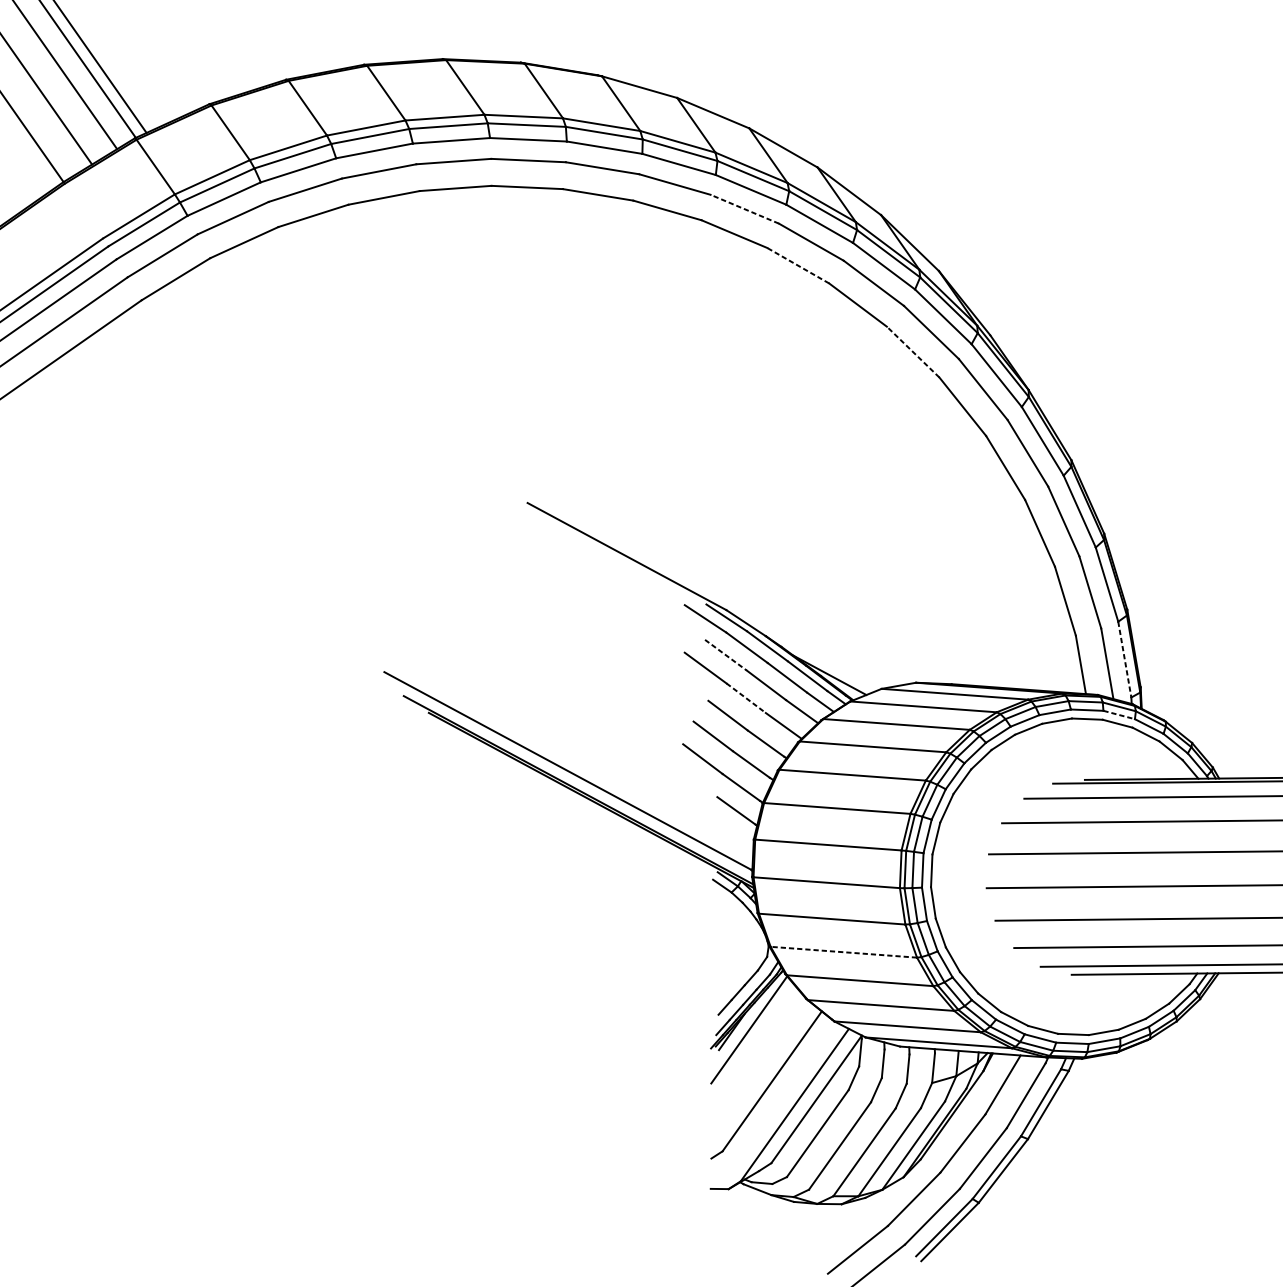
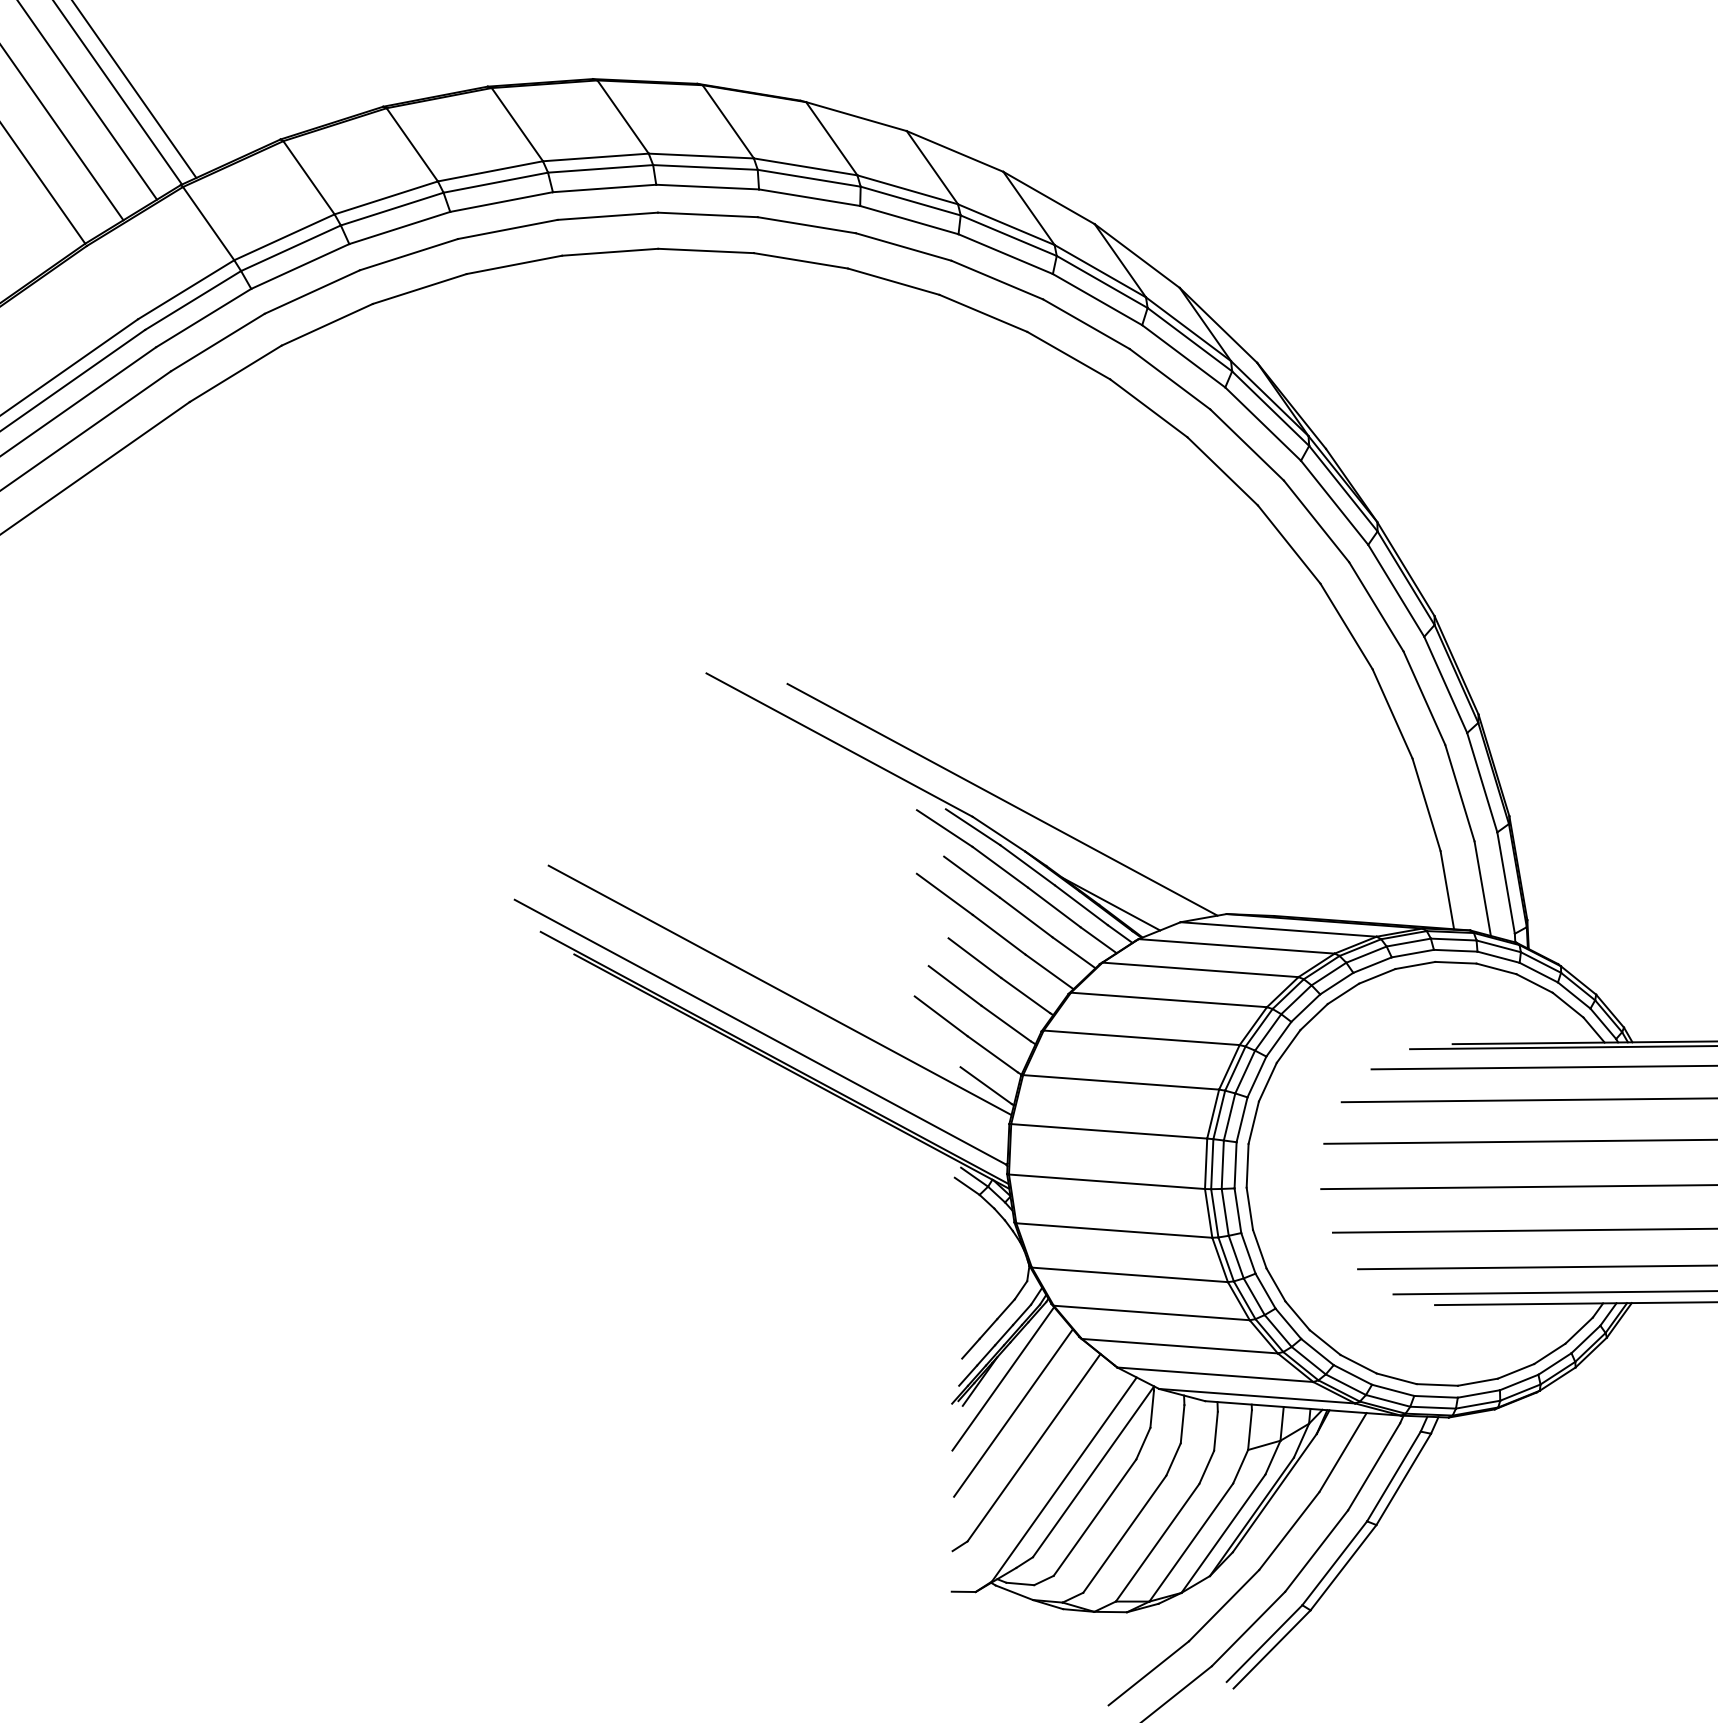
line: (744, 209) -> (997, 280), dashed -> solid
line: (797, 265) -> (1068, 355), dashed -> solid
line: (912, 352) -> (1222, 471), dashed -> solid
line: (748, 597) -> (1002, 799), added
line: (726, 655) -> (972, 877), dashed -> solid
line: (1125, 659) -> (1506, 883), dashed -> solid
line: (746, 698) -> (999, 934), dashed -> solid
line: (1119, 715) -> (1498, 957), dashed -> solid
line: (582, 739) -> (779, 990), added
line: (843, 951) -> (1129, 1274), dashed -> solid
line: (756, 1055) -> (1013, 1412), added

